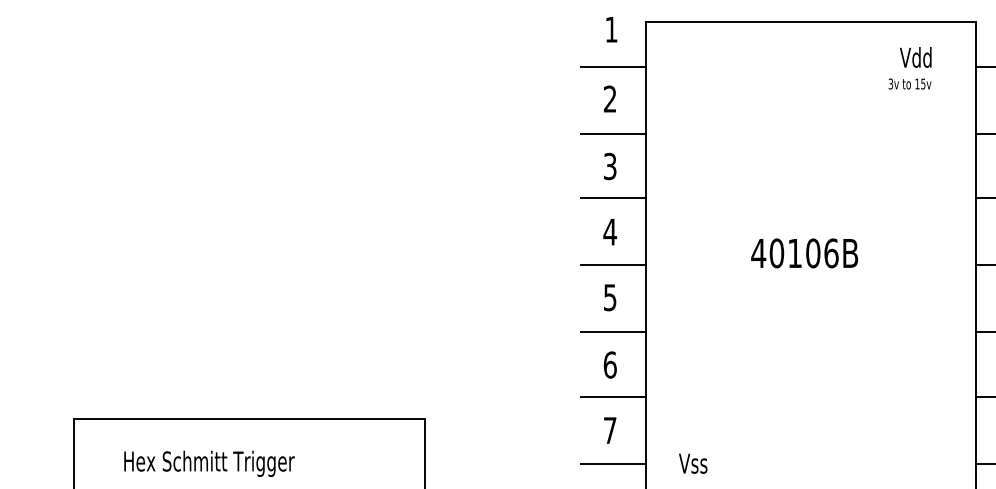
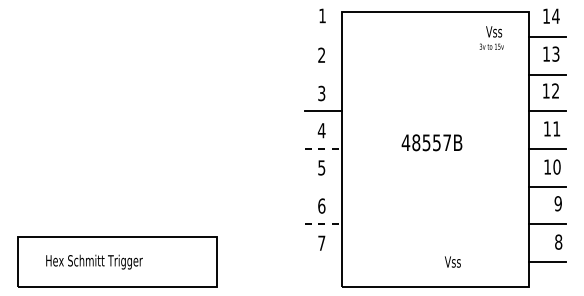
text: (921, 57) -> (498, 31), Vdd -> Vss
line: (613, 65) -> (323, 36), removed
line: (613, 132) -> (323, 74), removed
text: (803, 252) -> (431, 142), 40106B -> 48557B
line: (613, 265) -> (323, 149), solid -> dashed
line: (613, 332) -> (323, 187), removed
line: (613, 397) -> (323, 224), solid -> dashed
line: (613, 462) -> (323, 261), removed
text: (692, 462) -> (452, 261), moved

